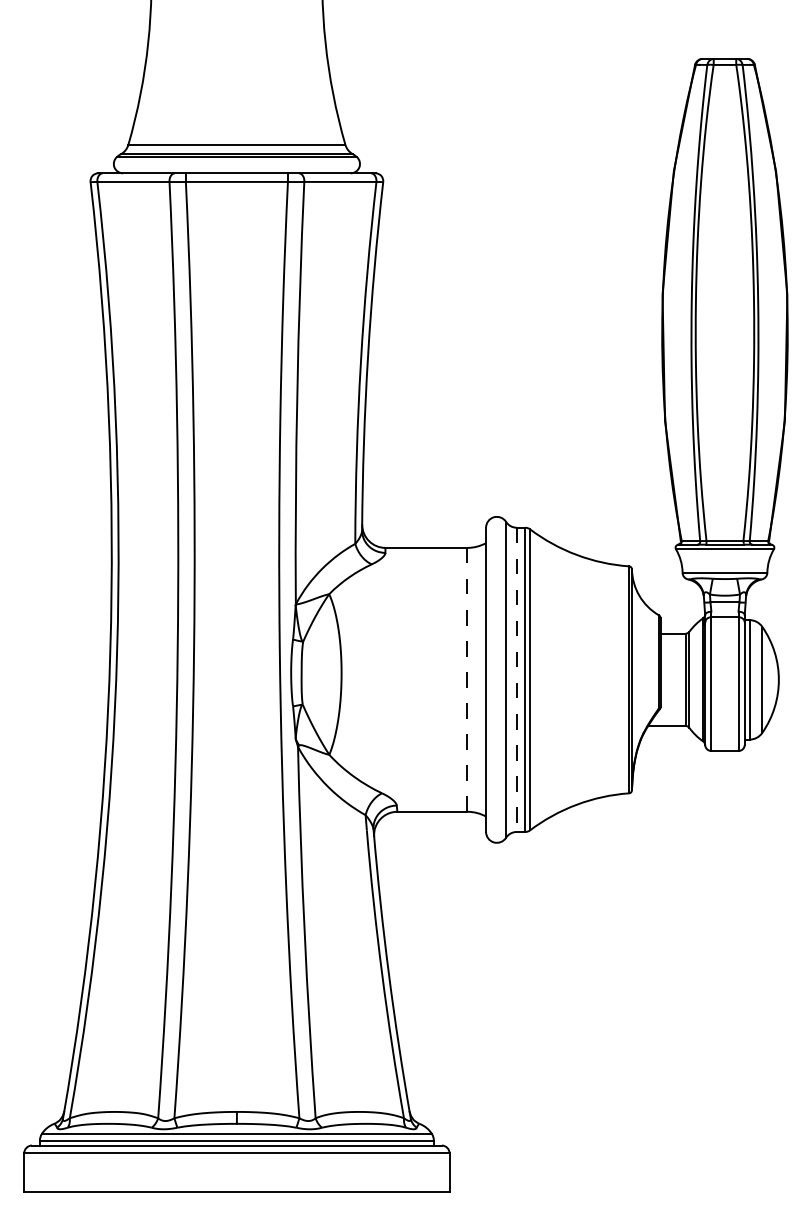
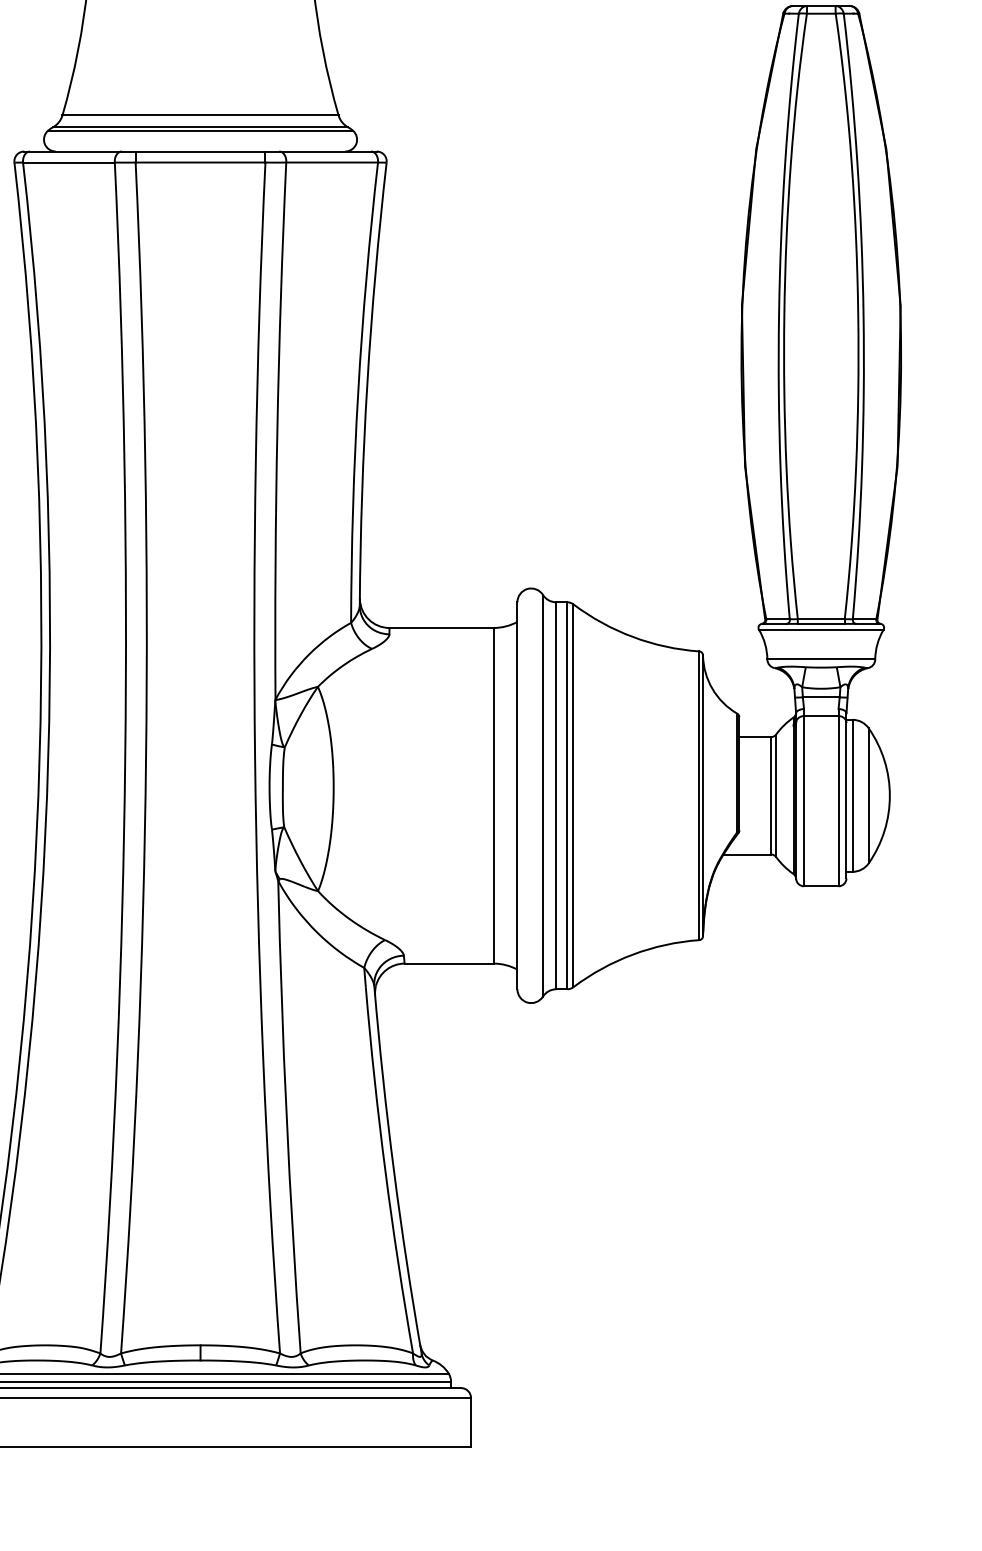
line: (467, 679) -> (493, 795), dashed -> solid
line: (516, 680) -> (556, 796), dashed -> solid

